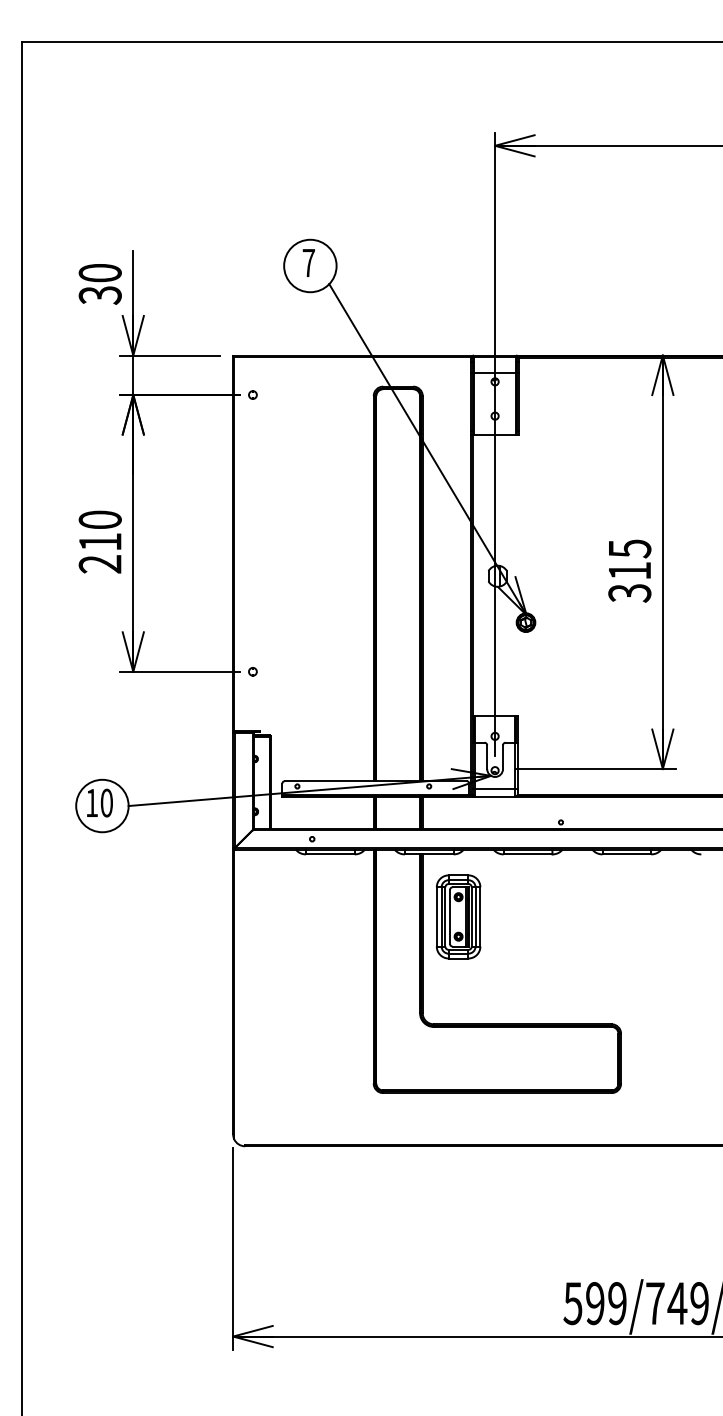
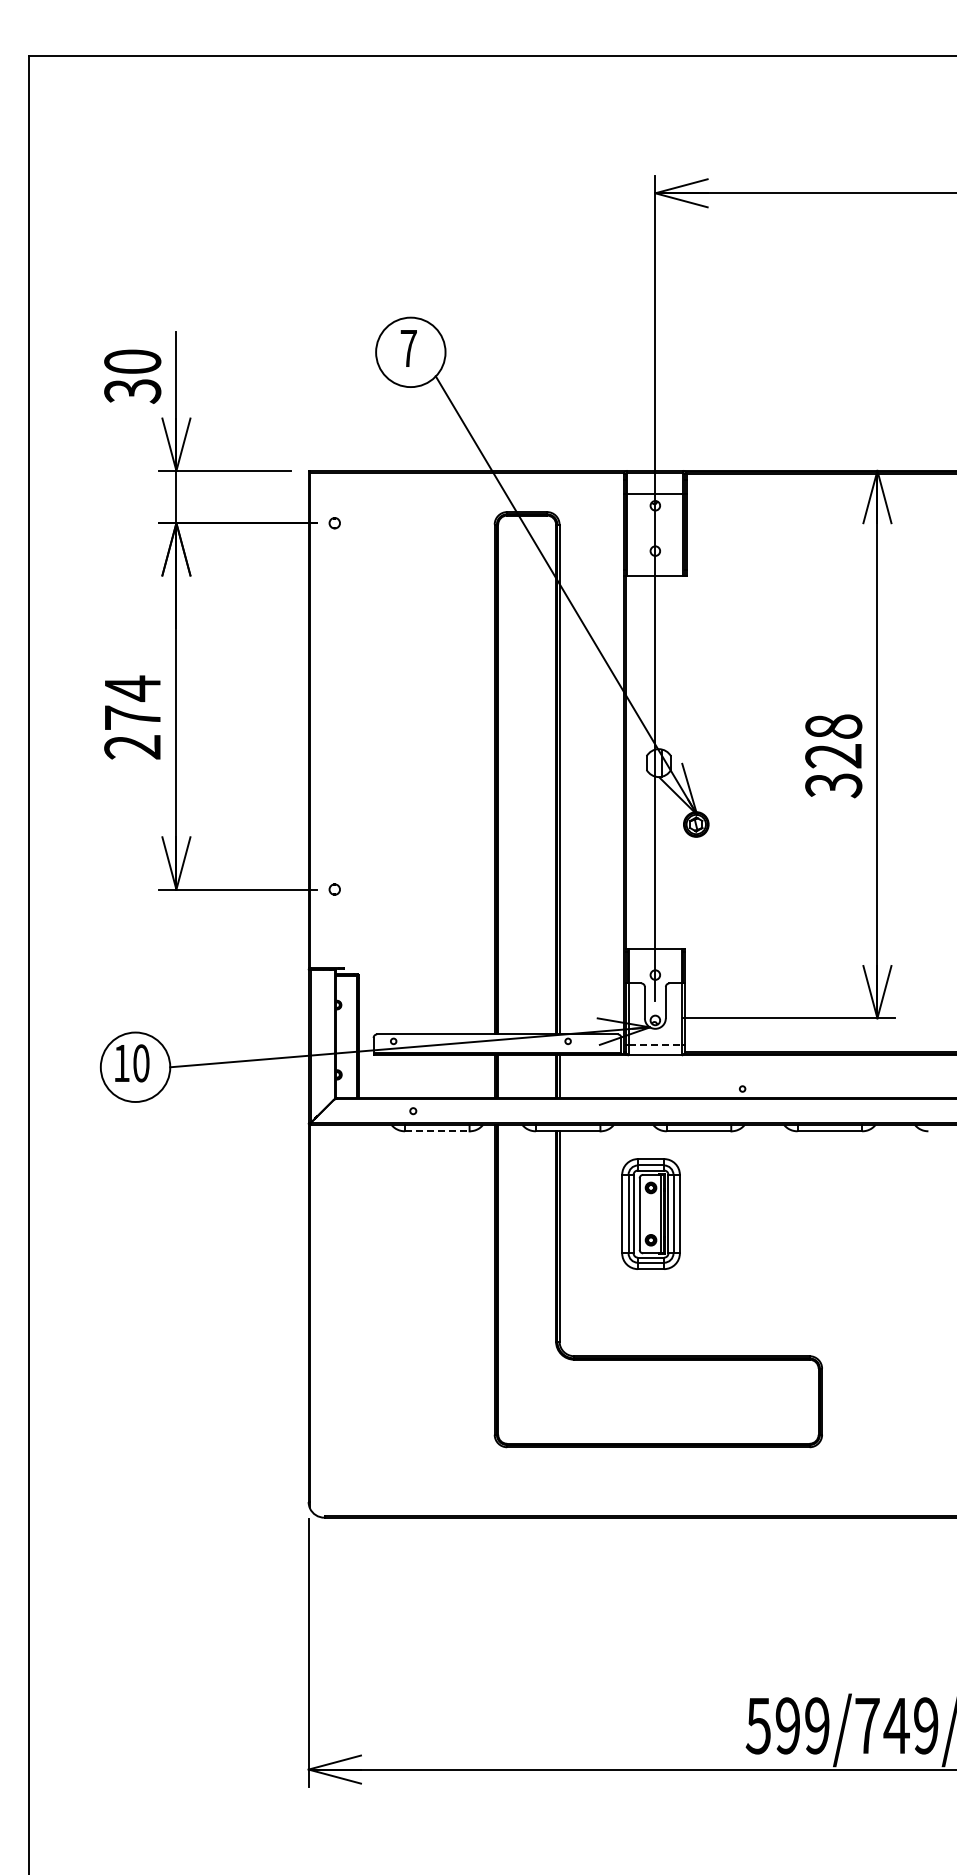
text: (100, 530) -> (132, 702), 210 -> 274
text: (629, 559) -> (833, 741), 315 -> 328
line: (495, 788) -> (655, 1044), solid -> dashed
line: (330, 854) -> (437, 1131), solid -> dashed
part: (458, 916) -> (650, 1213), moved

